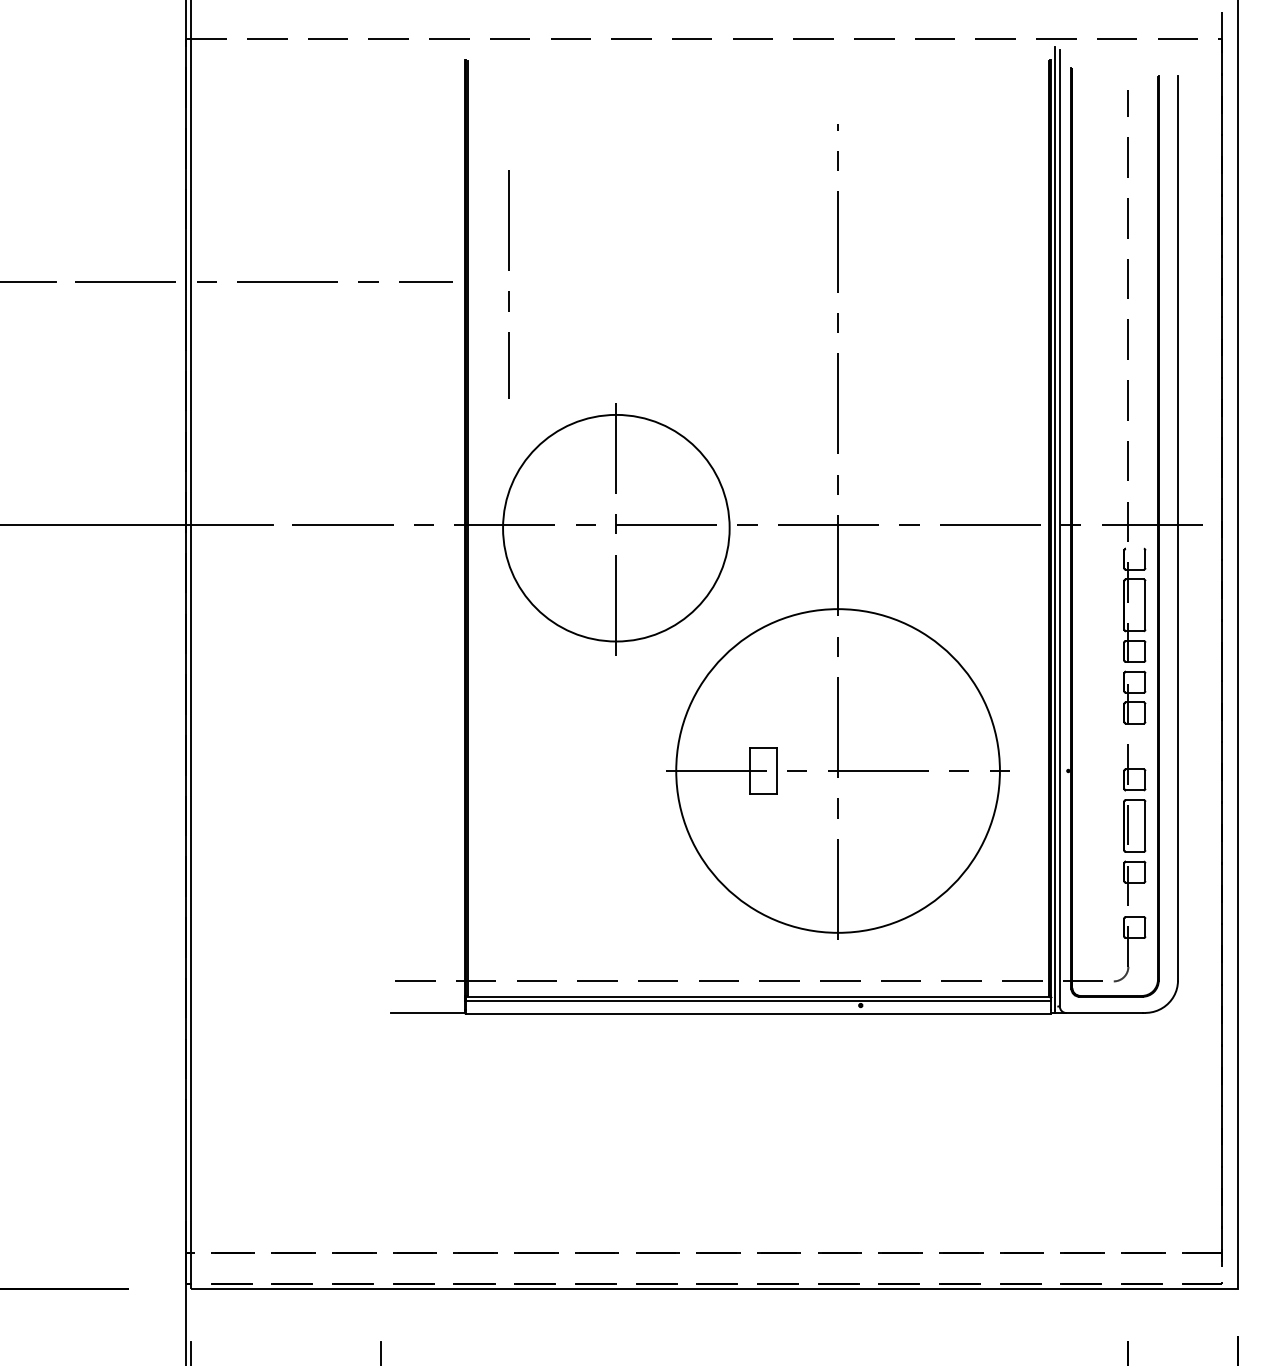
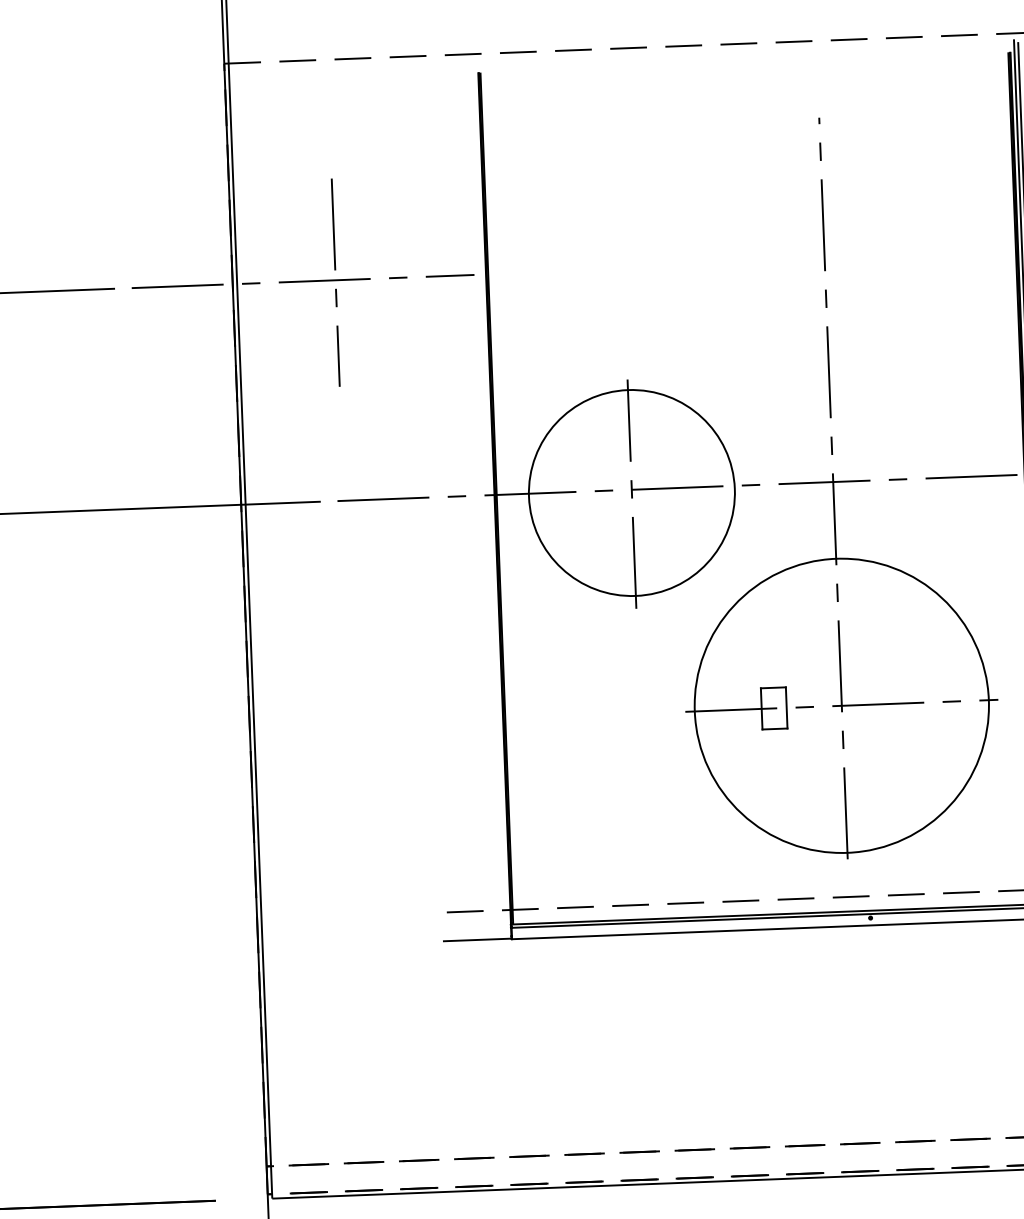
line: (508, 291) -> (335, 289), moved

